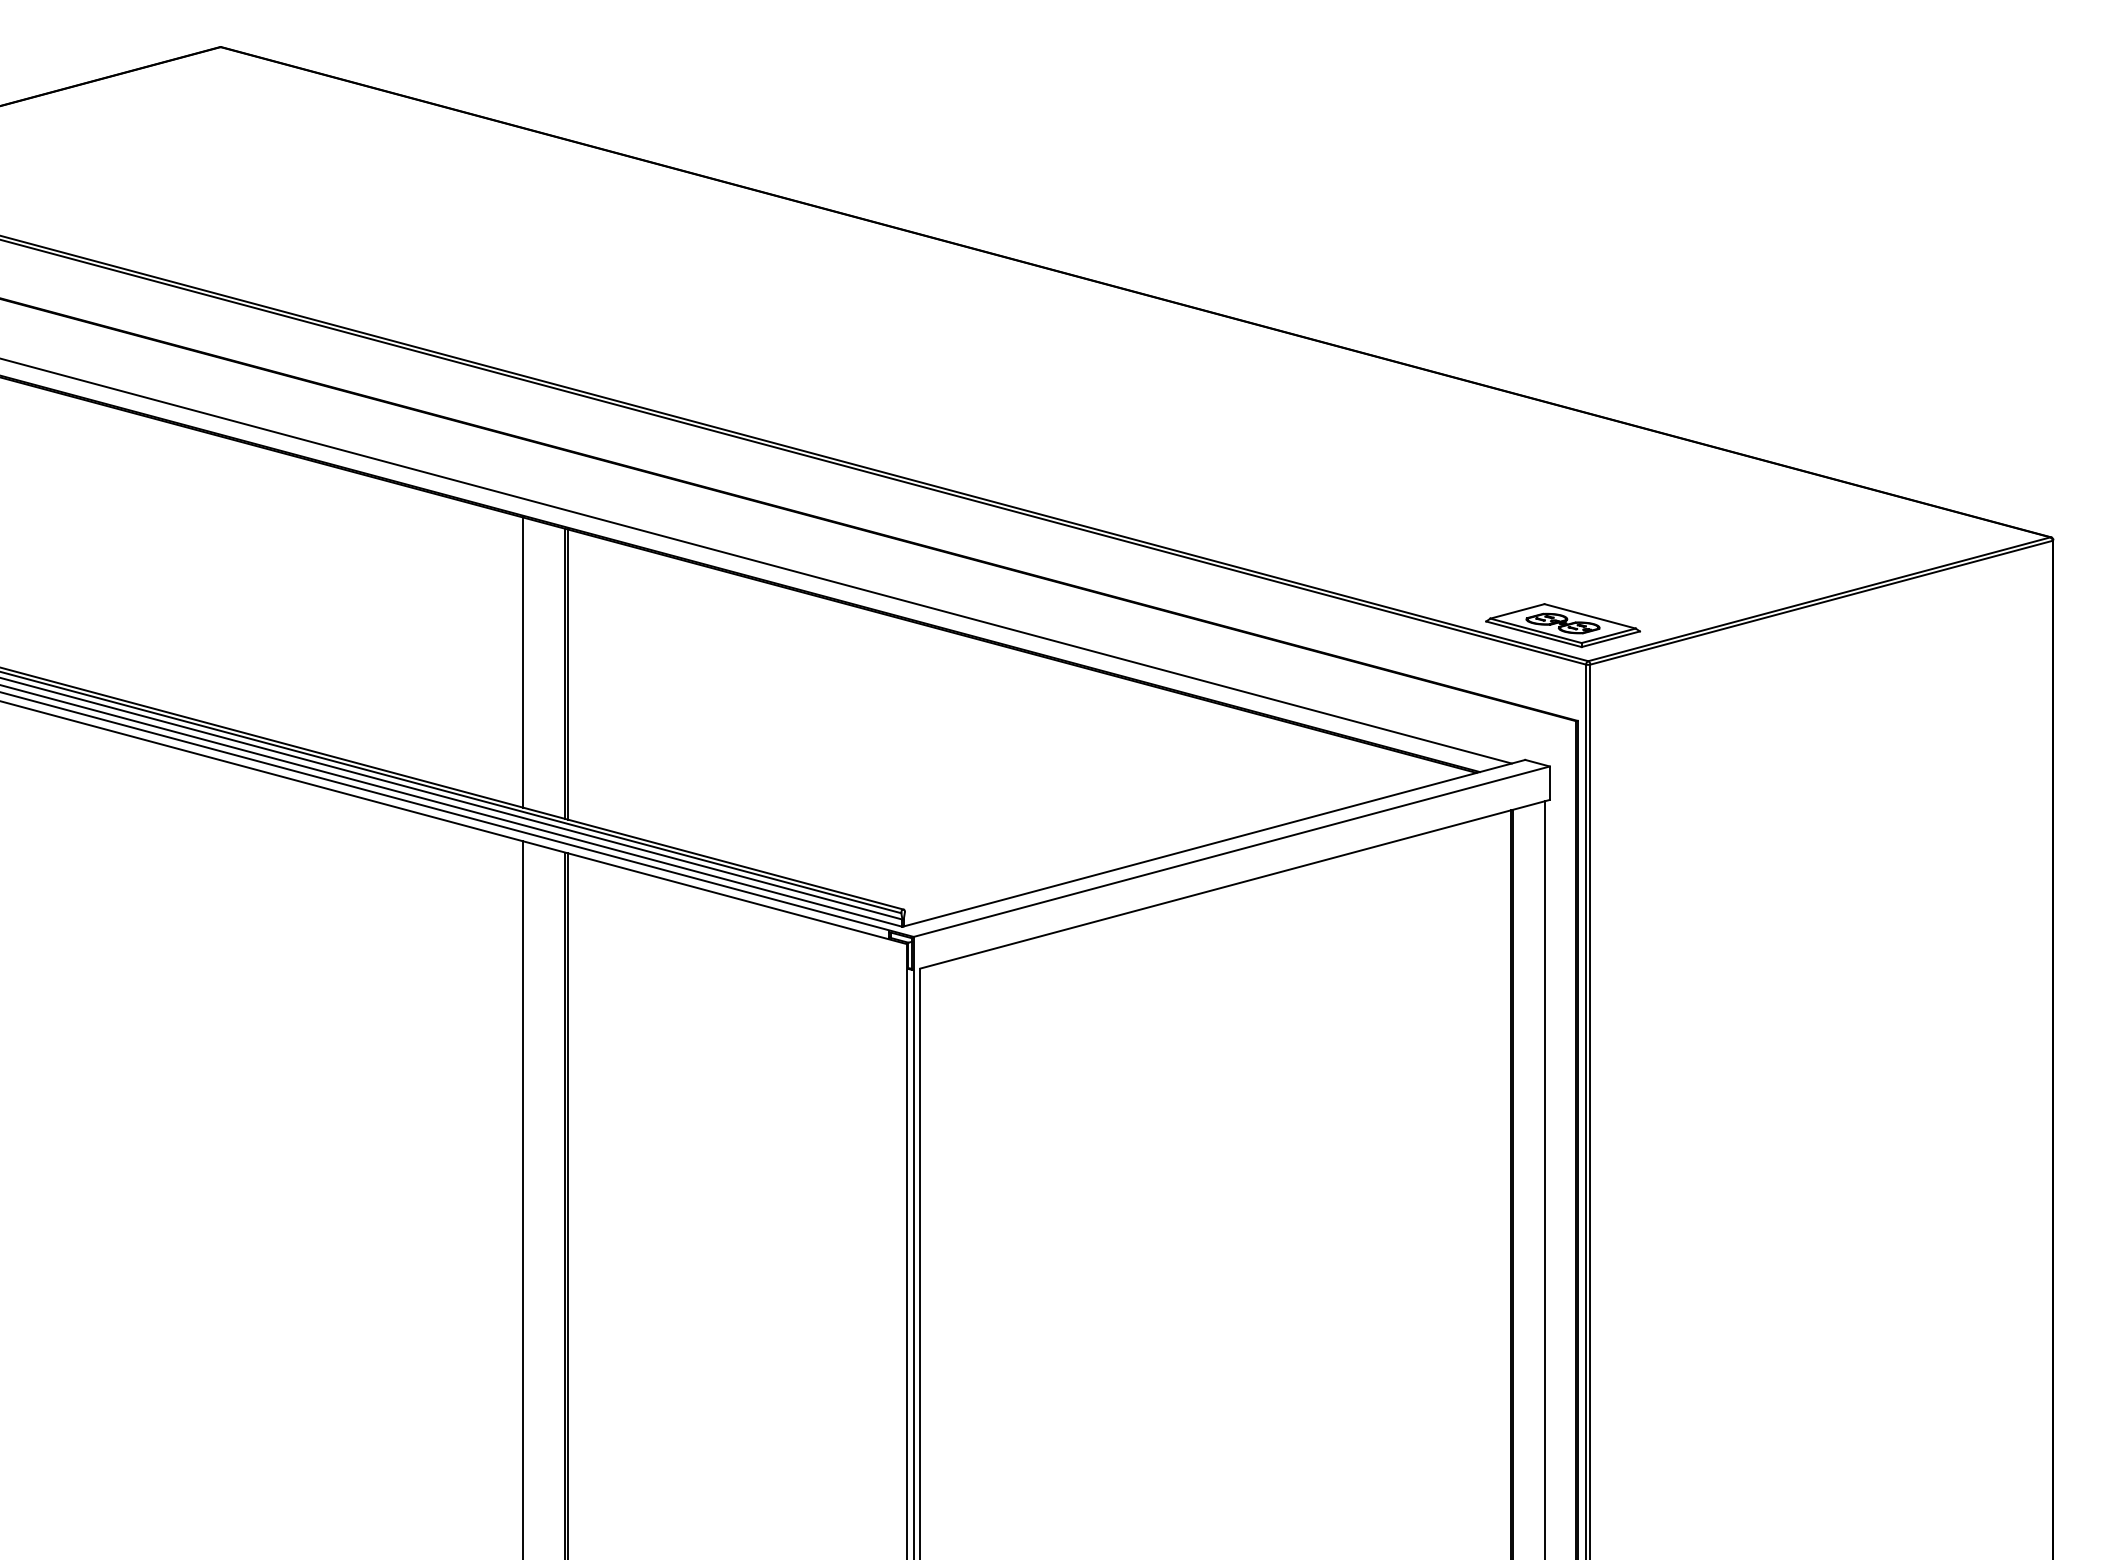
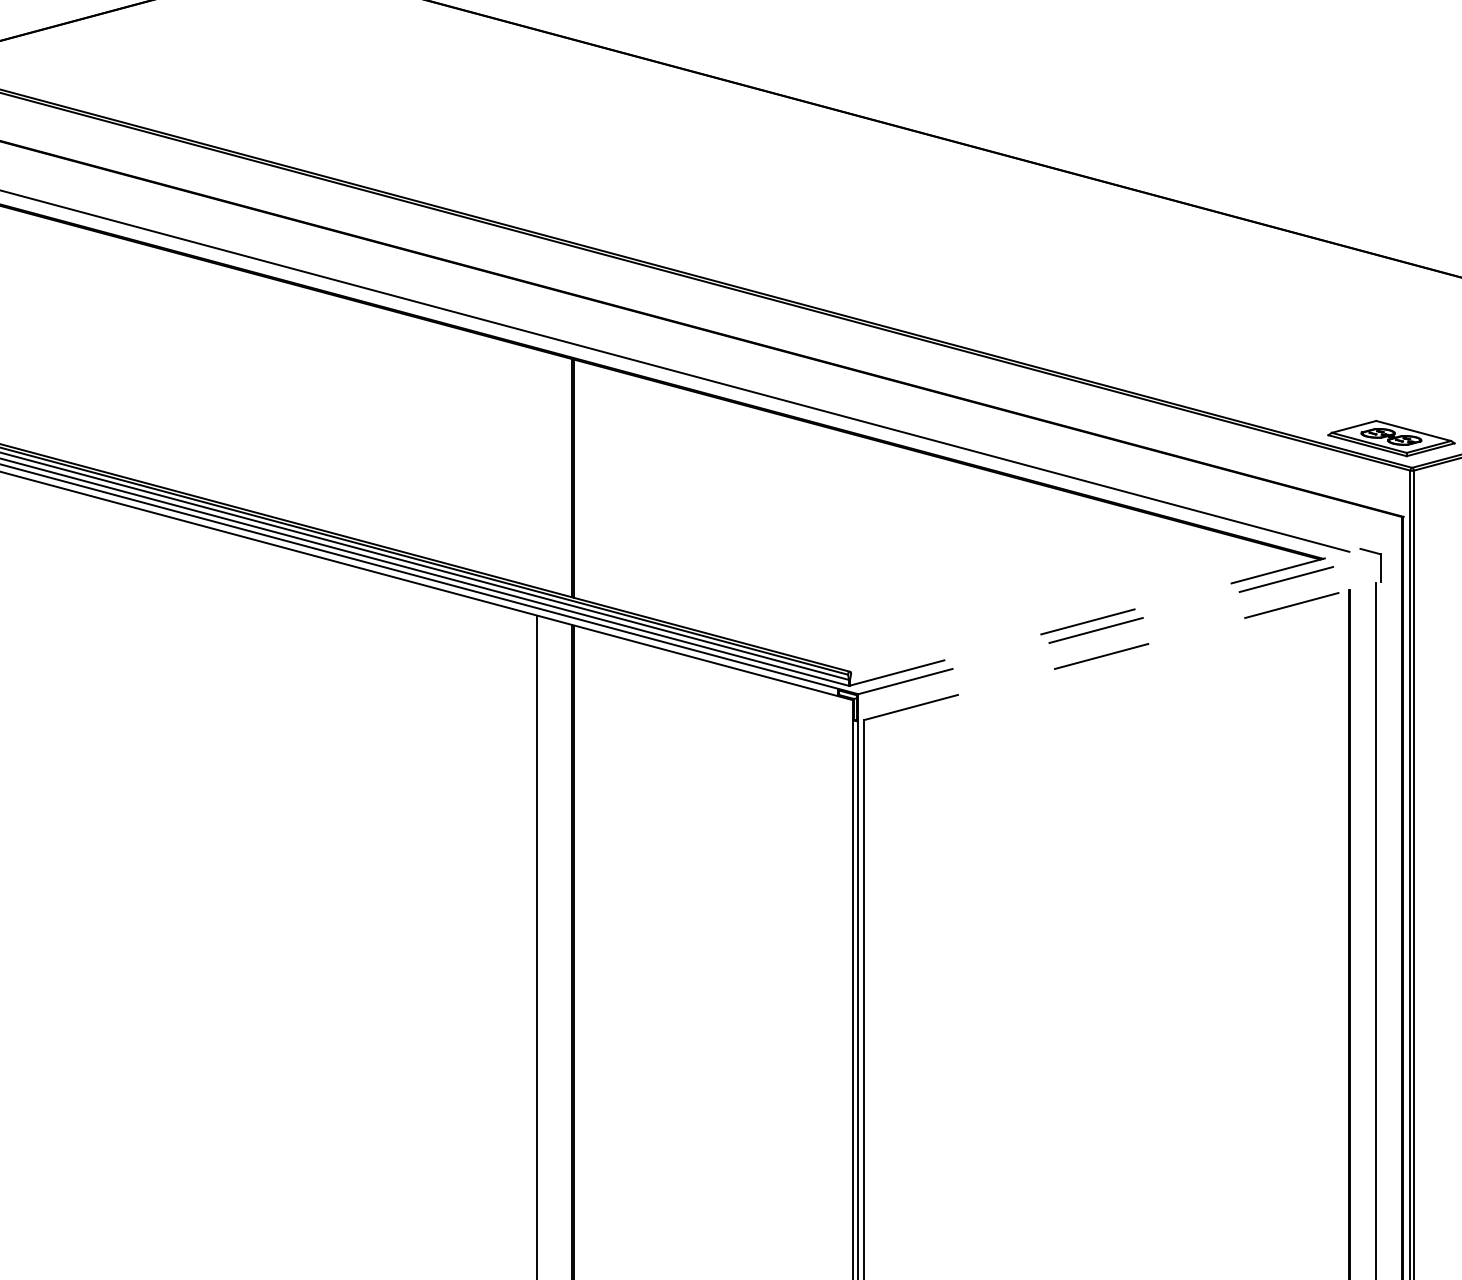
line: (522, 662) -> (537, 468), removed
line: (1214, 843) -> (1105, 617), solid -> dashed
line: (1232, 851) -> (1120, 624), solid -> dashed
line: (1235, 884) -> (1122, 651), solid -> dashed

